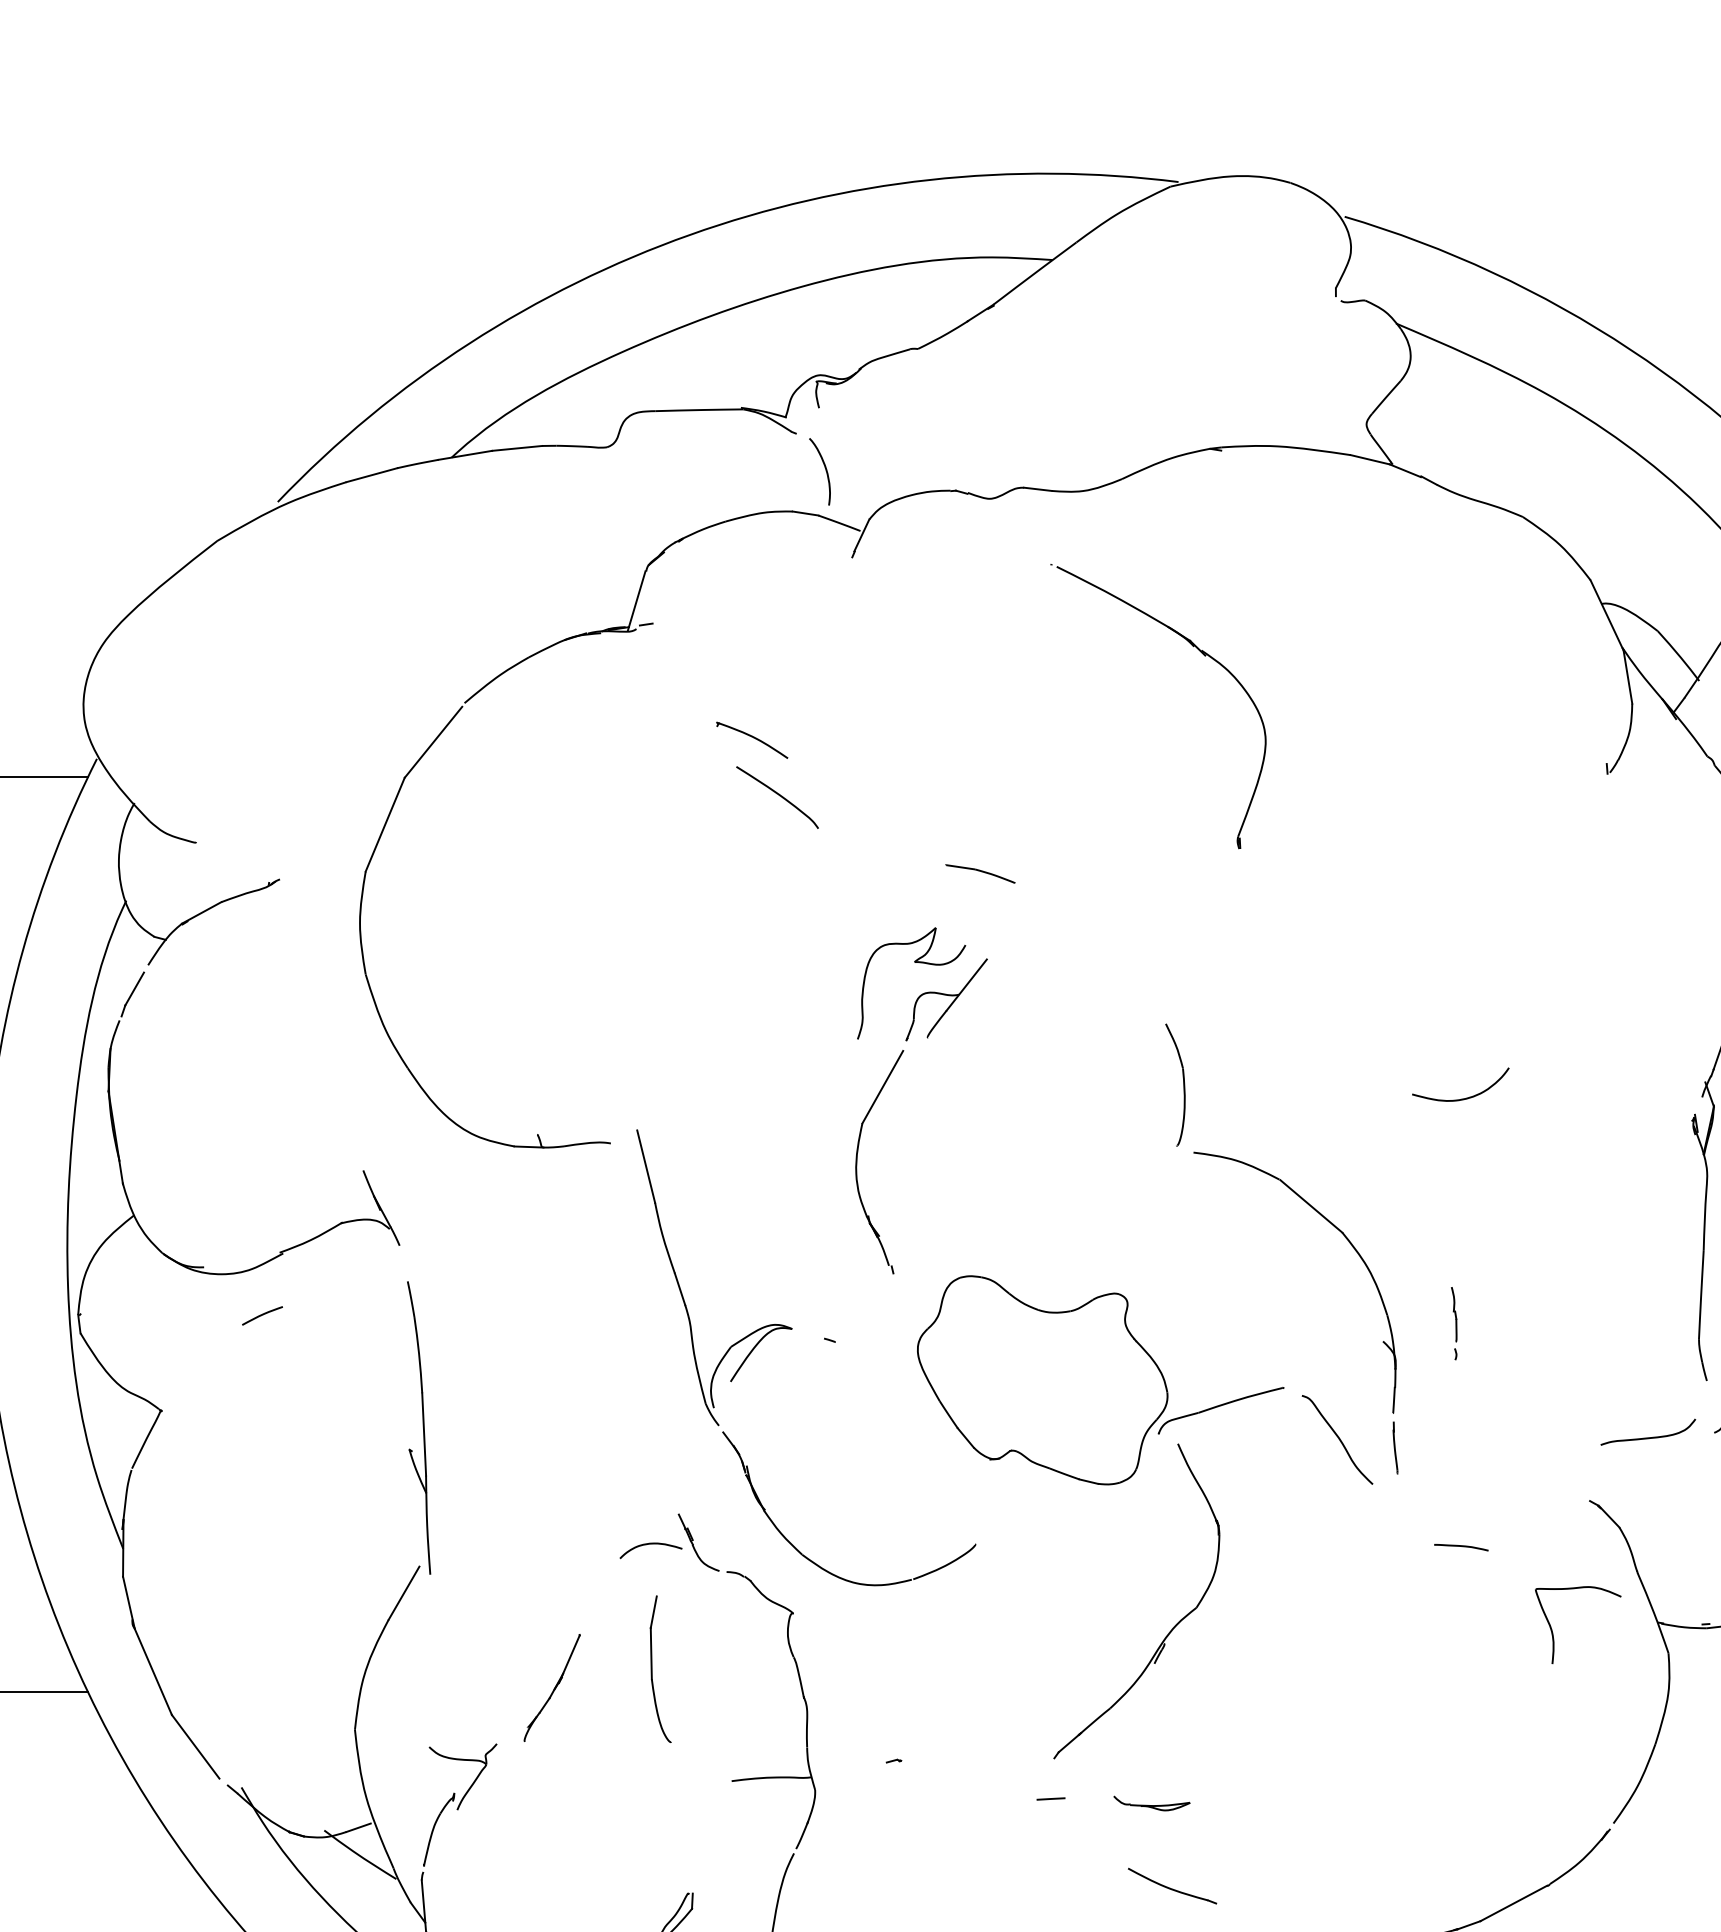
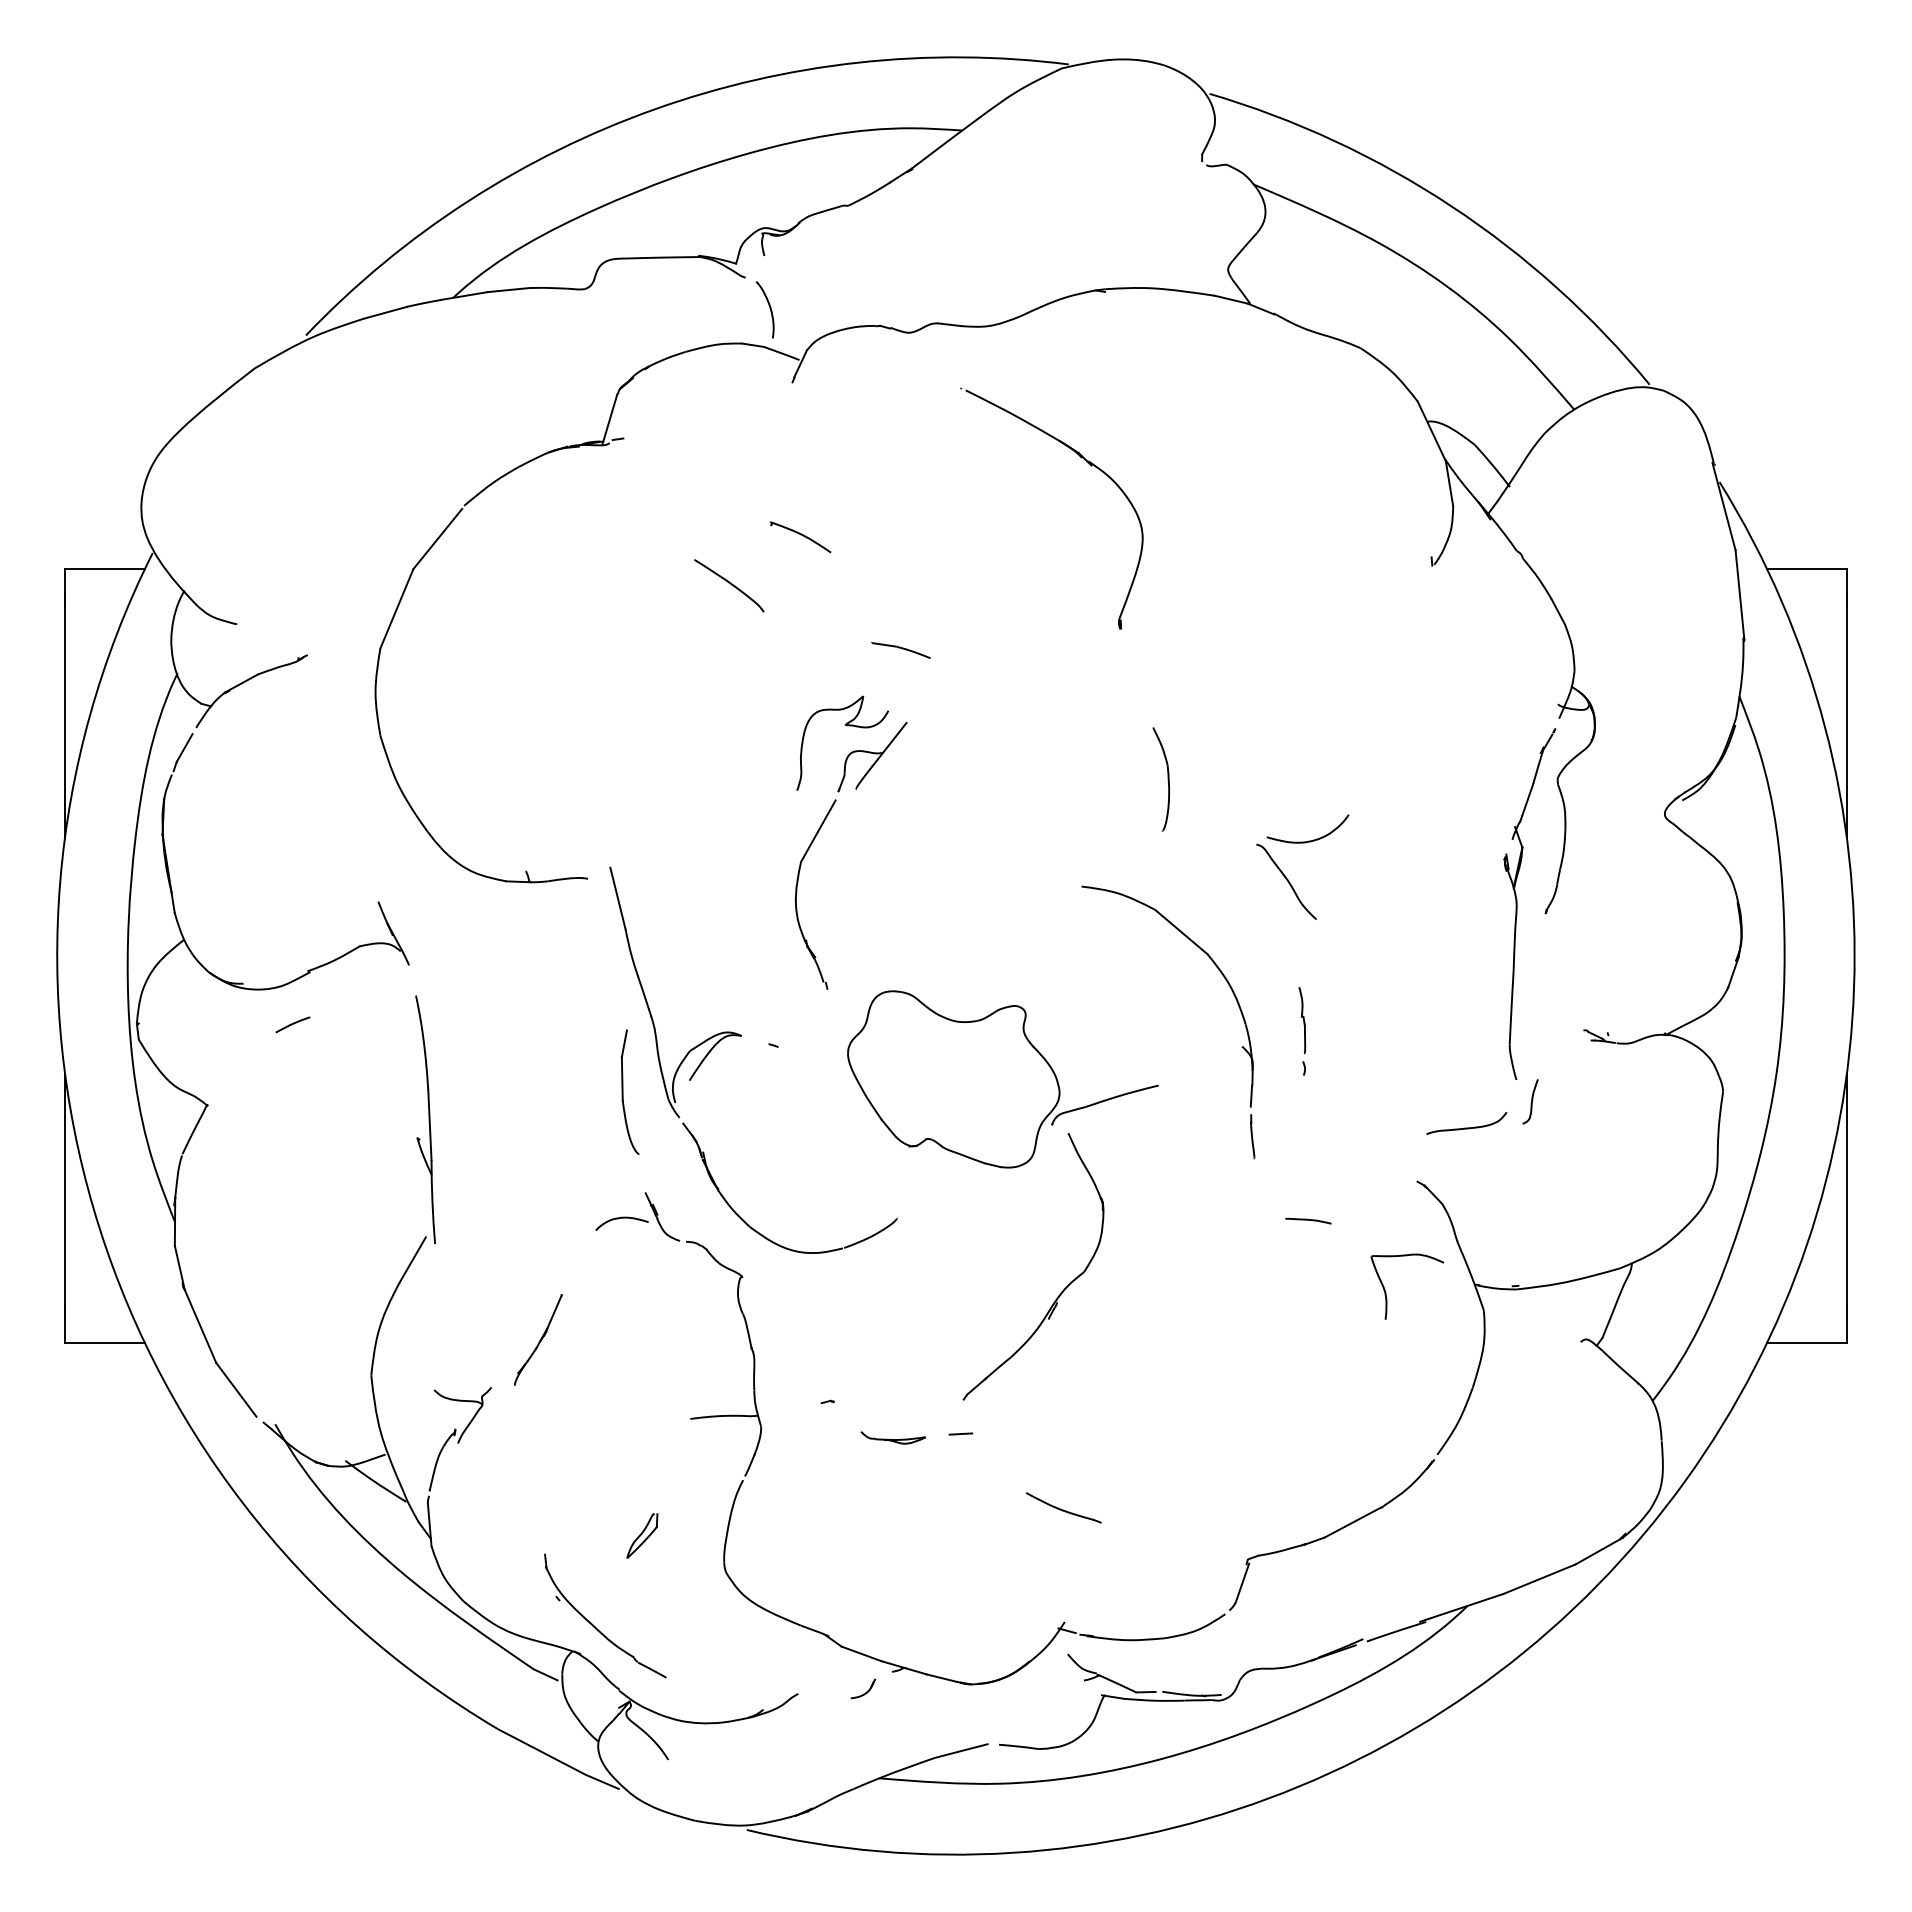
part: (751, 740) -> (800, 537), moved
part: (1175, 1085) -> (1161, 779), moved
part: (1454, 1323) -> (1302, 1031), size x1.43
curve: (1337, 1438) -> (1286, 880), moved
part: (659, 1668) -> (629, 1091), moved
part: (1150, 1803) -> (892, 1437), moved

